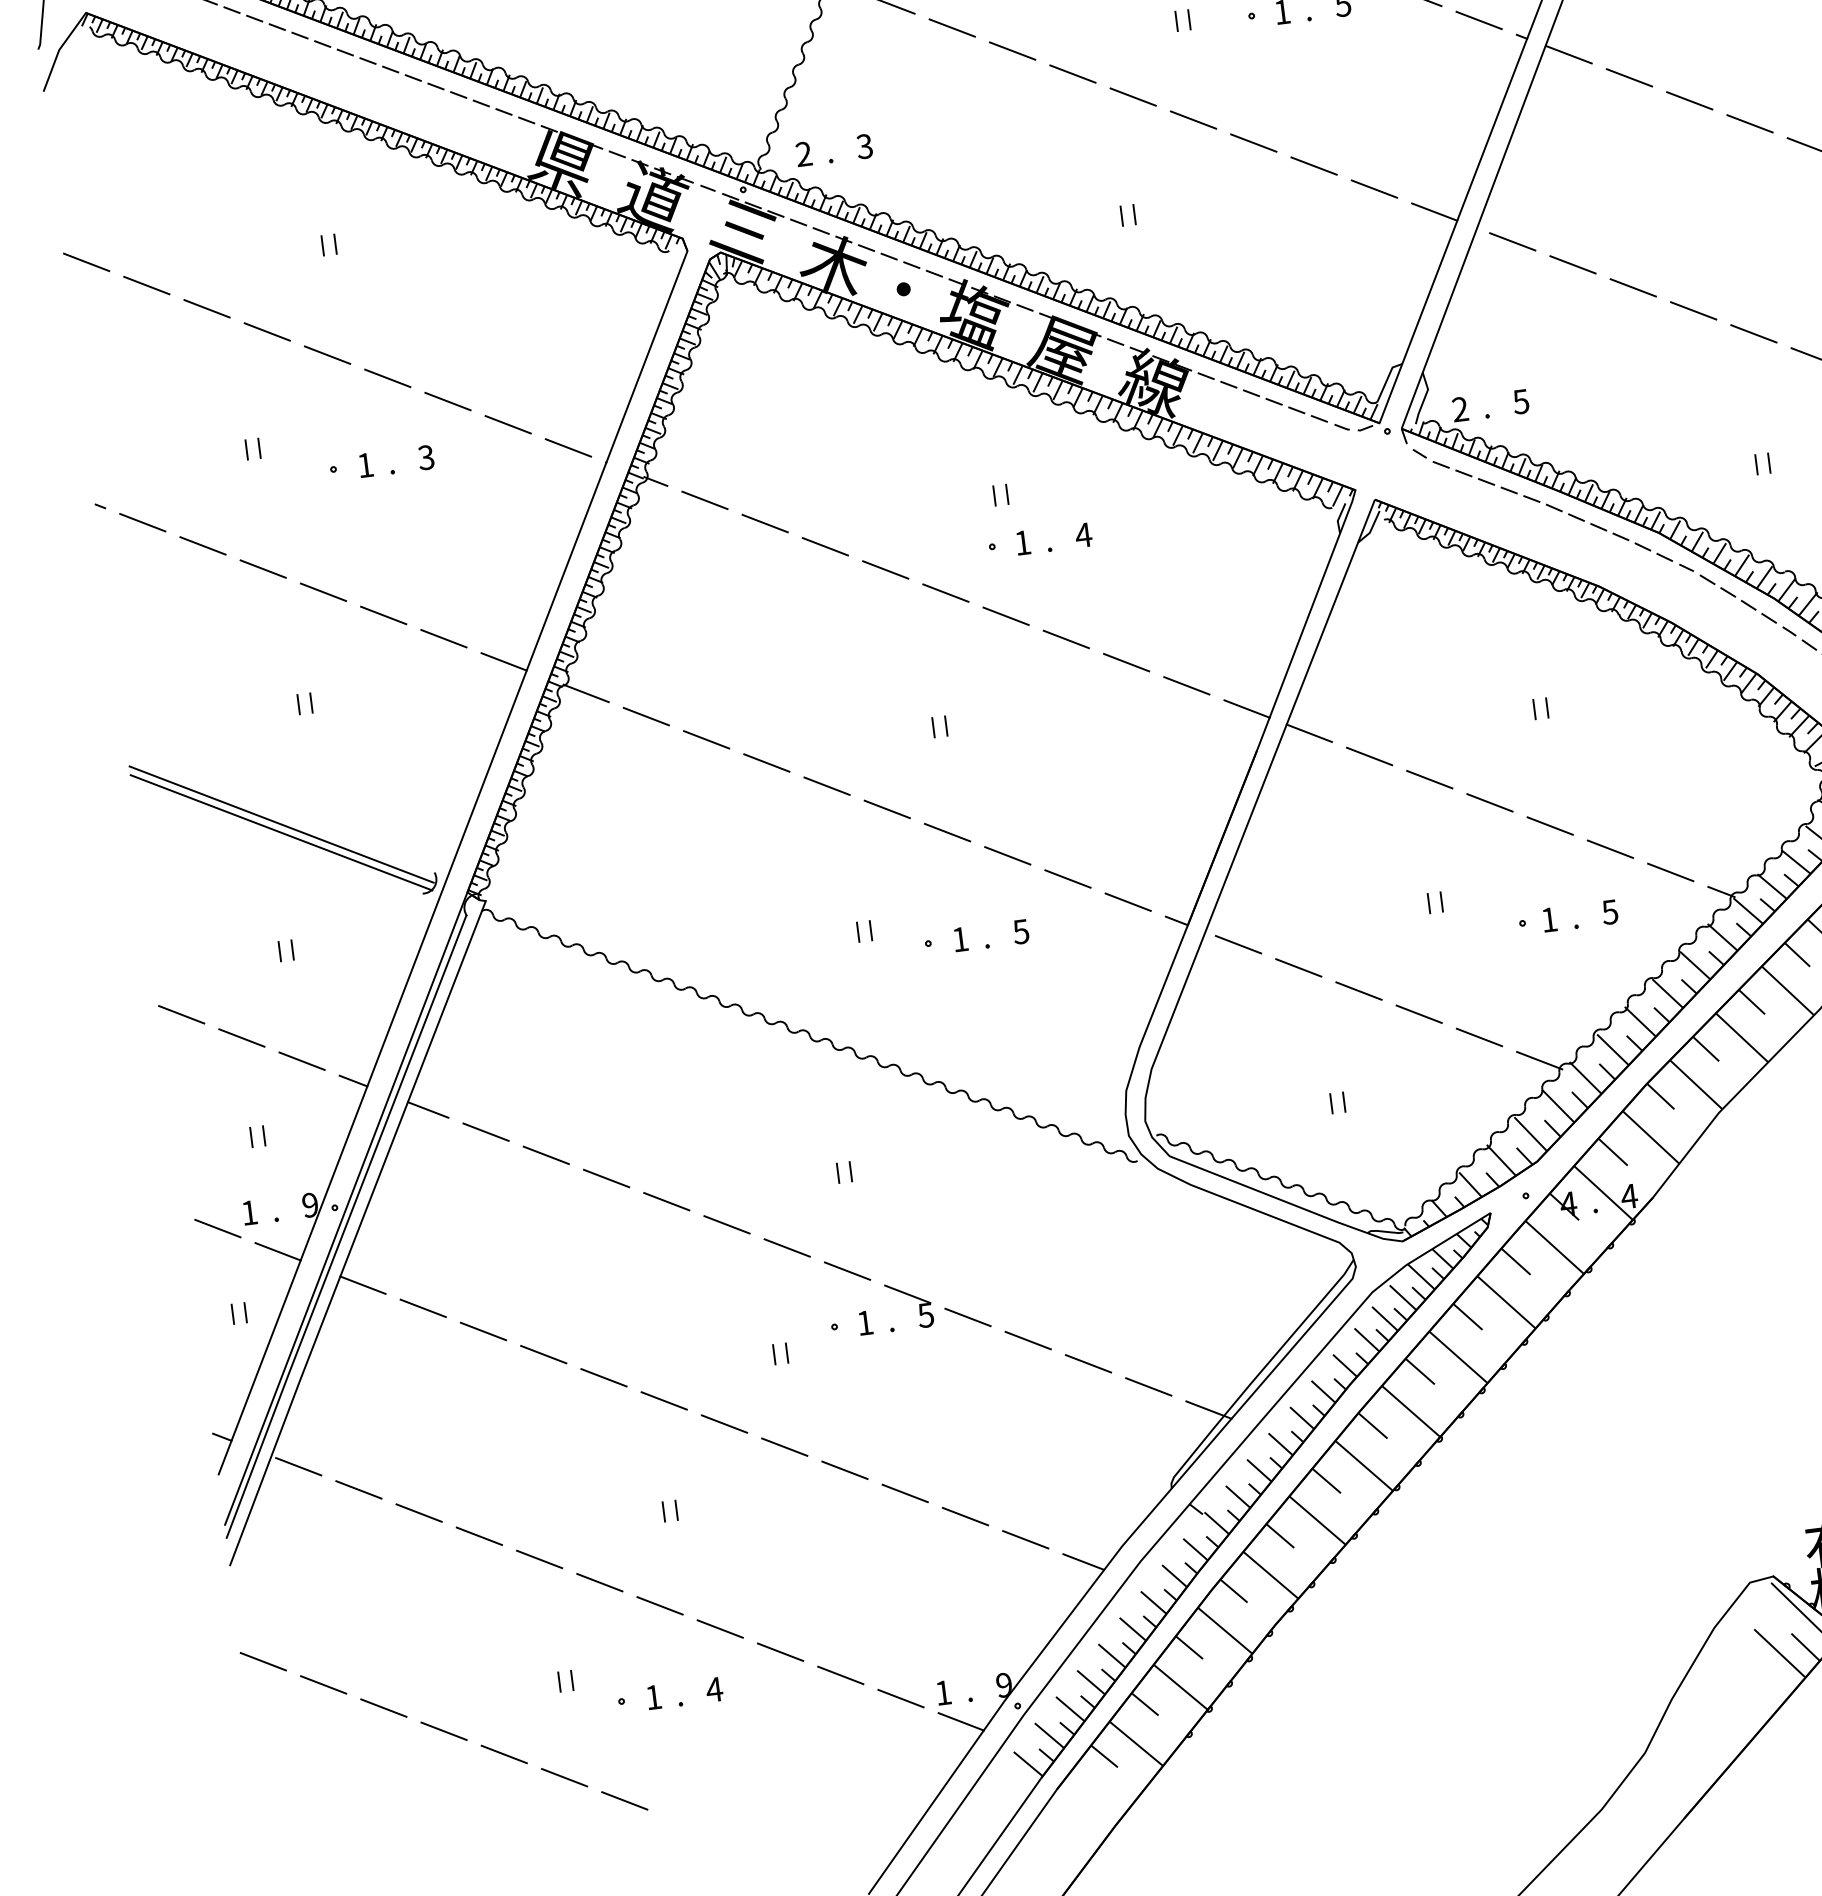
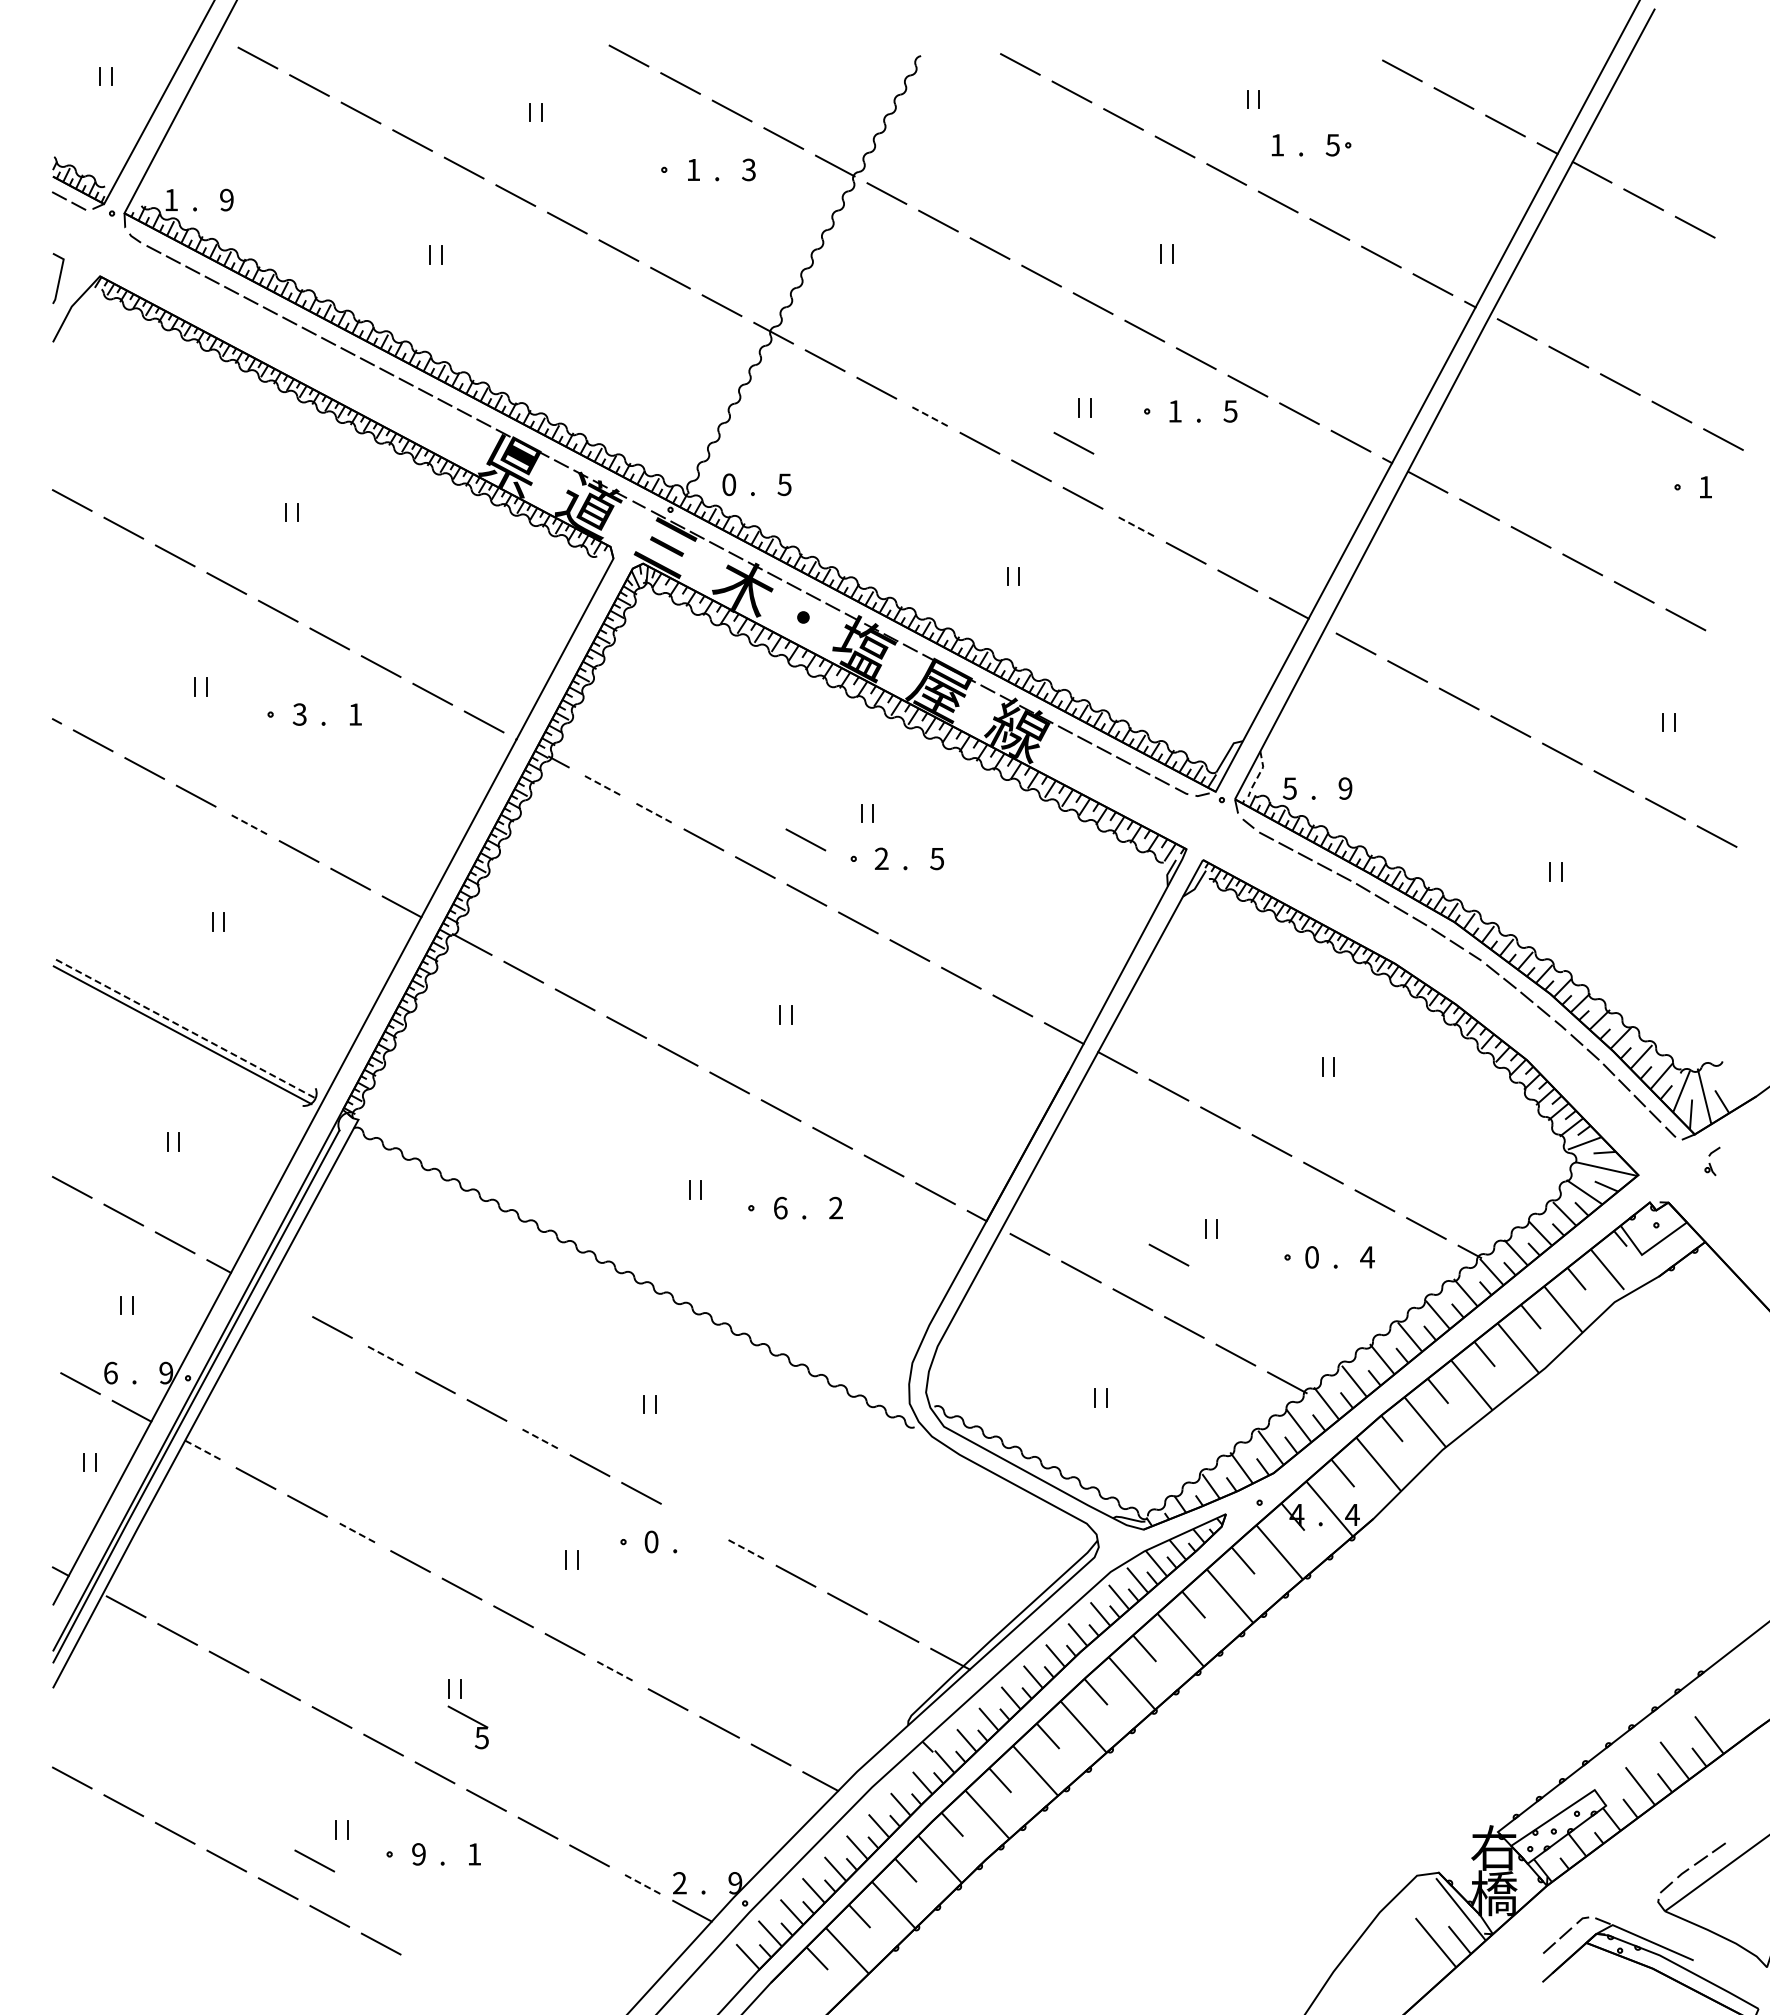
line: (1012, 50) -> (928, 415), solid -> dashed
line: (1175, 60) -> (1073, 442), added
line: (1253, 142) -> (1134, 525), solid -> dashed
text: (864, 146) -> (784, 484), 3 -> 5
text: (804, 153) -> (729, 484), 2 -> 0
line: (1425, 398) -> (1259, 774), solid -> dashed
text: (1521, 401) -> (1345, 788), 5 -> 9
text: (1459, 409) -> (1289, 788), 2 -> 5
text: (426, 457) -> (355, 714), 3 -> 1
text: (365, 465) -> (299, 714), 1 -> 3
line: (704, 500) -> (600, 784), solid -> dashed
line: (765, 523) -> (652, 812), solid -> dashed
line: (936, 532) -> (805, 839), added
text: (1082, 536) -> (936, 859), 4 -> 5
text: (1022, 542) -> (881, 858), 1 -> 2
line: (323, 591) -> (247, 823), solid -> dashed
line: (281, 824) -> (183, 1027), solid -> dashed
text: (1610, 912) -> (1367, 1257), 5 -> 4
text: (1548, 920) -> (1311, 1257), 1 -> 0
text: (1020, 931) -> (835, 1207), 5 -> 2
line: (1391, 936) -> (1168, 1254), added
text: (960, 938) -> (780, 1207), 1 -> 6
line: (427, 1109) -> (282, 1300), removed
line: (545, 1155) -> (383, 1355), solid -> dashed
text: (249, 1212) -> (110, 1372), 1 -> 6
line: (727, 1225) -> (538, 1438), solid -> dashed
line: (362, 1284) -> (204, 1450), solid -> dashed
part: (910, 1296) -> (470, 1719), moved
line: (967, 1317) -> (744, 1548), solid -> dashed
text: (865, 1322) -> (651, 1541), 1 -> 0
line: (544, 1354) -> (359, 1533), solid -> dashed
line: (844, 1470) -> (616, 1672), solid -> dashed
text: (714, 1689) -> (474, 1854), 4 -> 1
text: (943, 1693) -> (679, 1883), 1 -> 2
text: (653, 1697) -> (418, 1854), 1 -> 9
line: (901, 1698) -> (641, 1883), solid -> dashed
line: (540, 1718) -> (314, 1860), added

